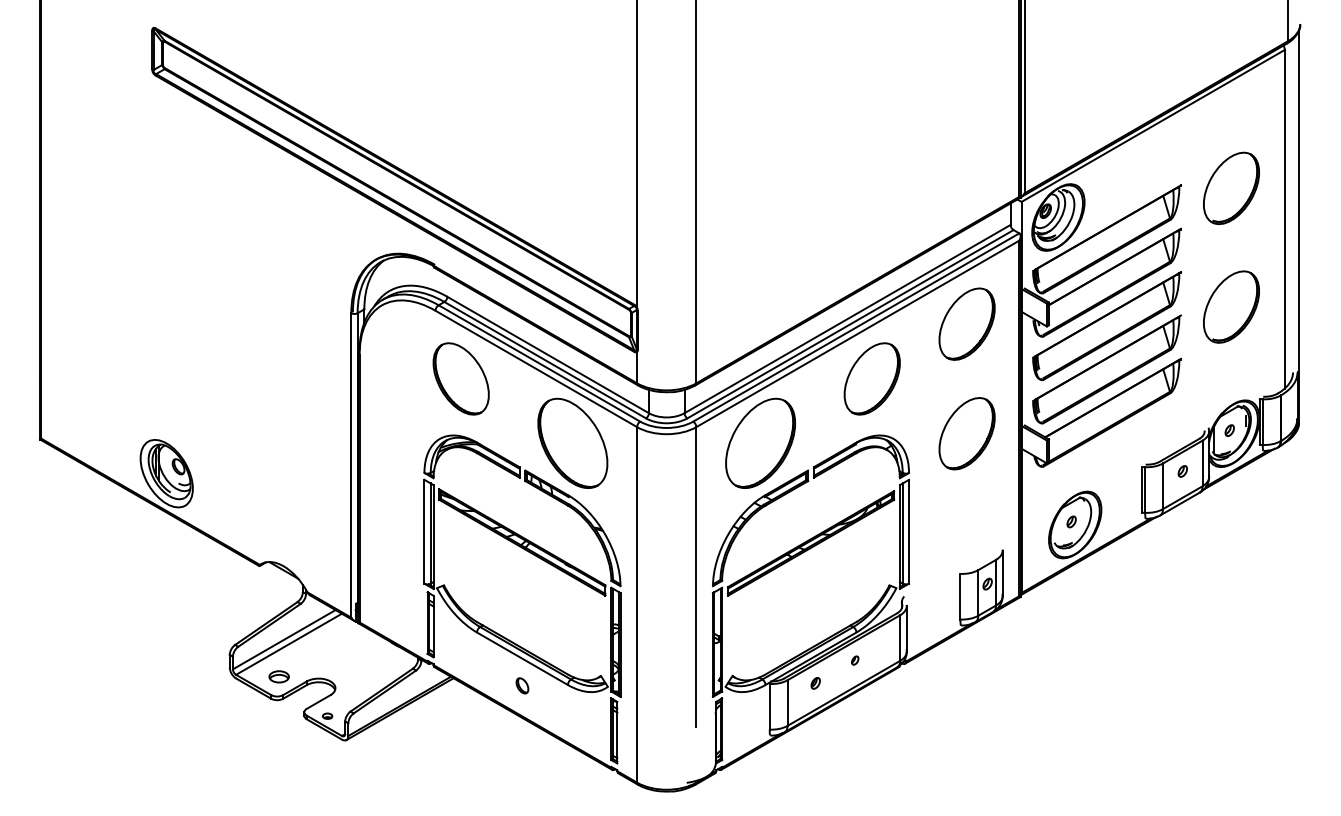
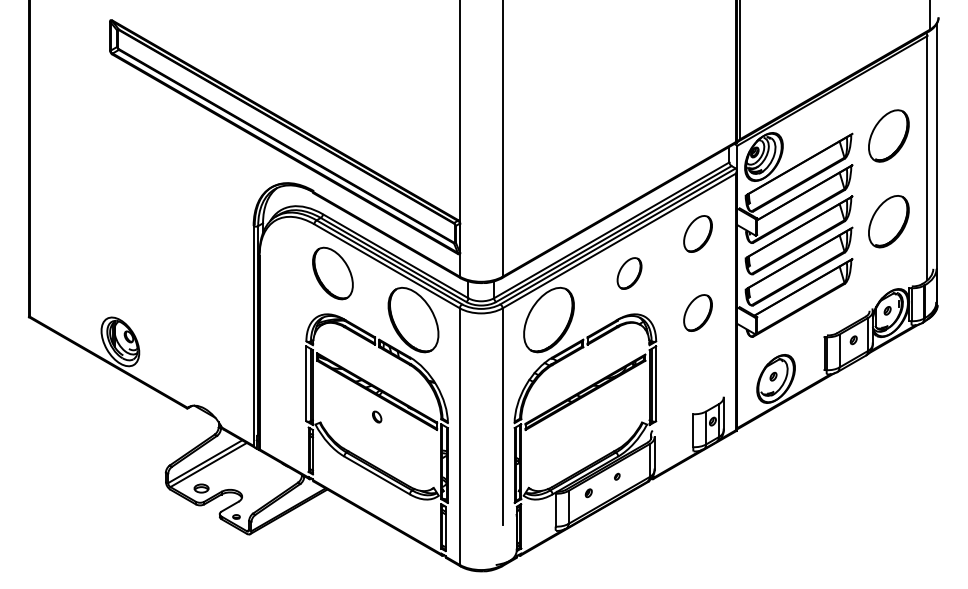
part: (966, 323) -> (697, 233), size x0.7
part: (872, 378) -> (629, 273), size x0.6
part: (966, 432) -> (697, 312), size x0.7
part: (522, 685) -> (377, 416), moved

